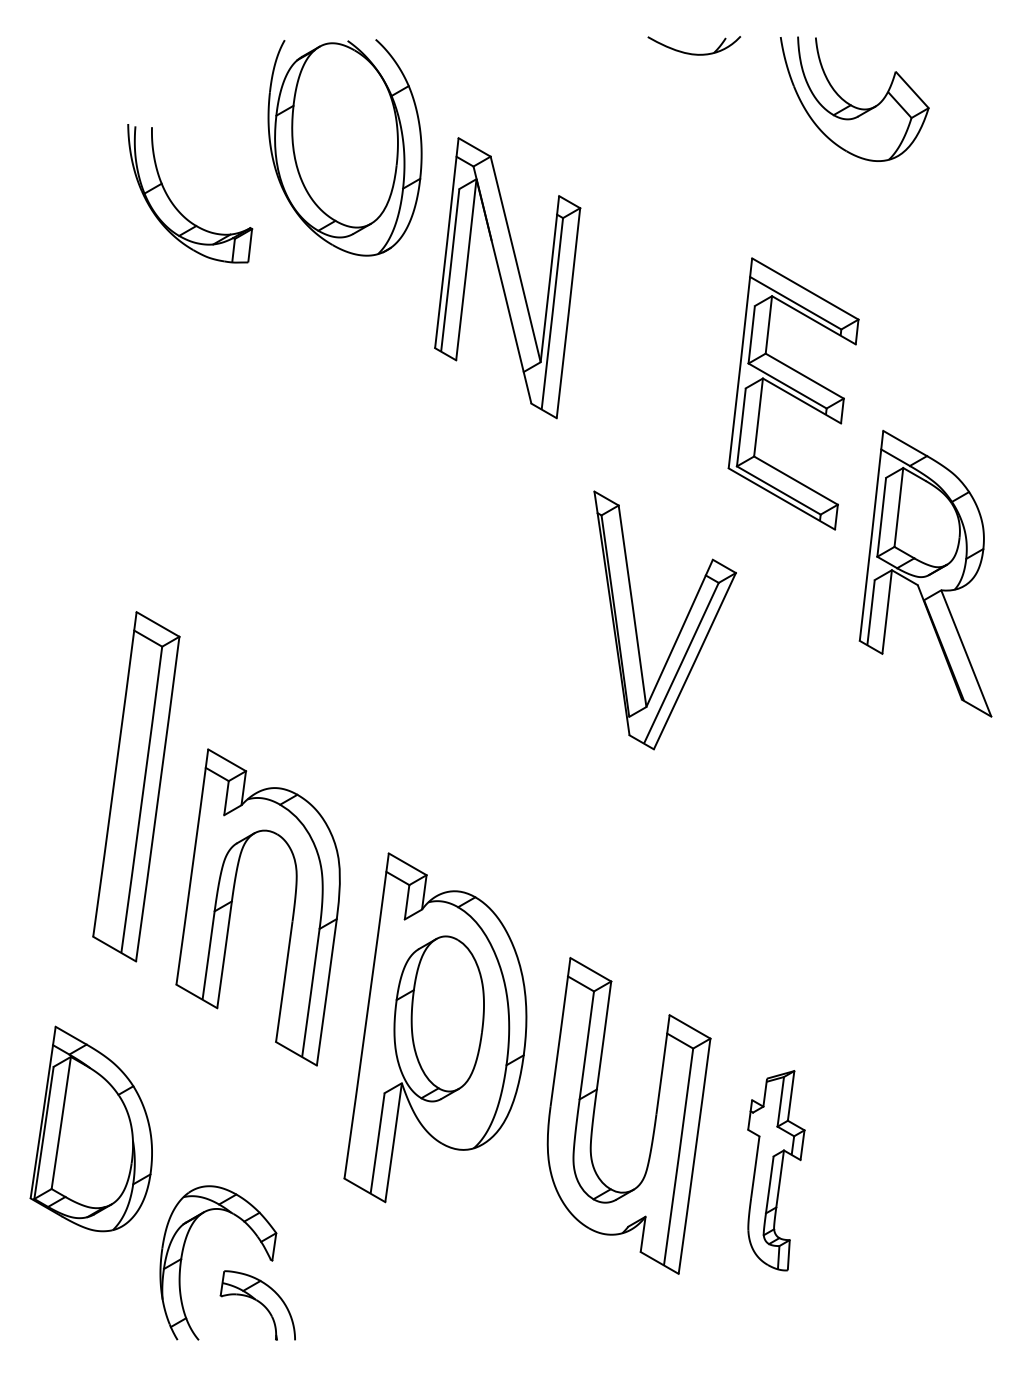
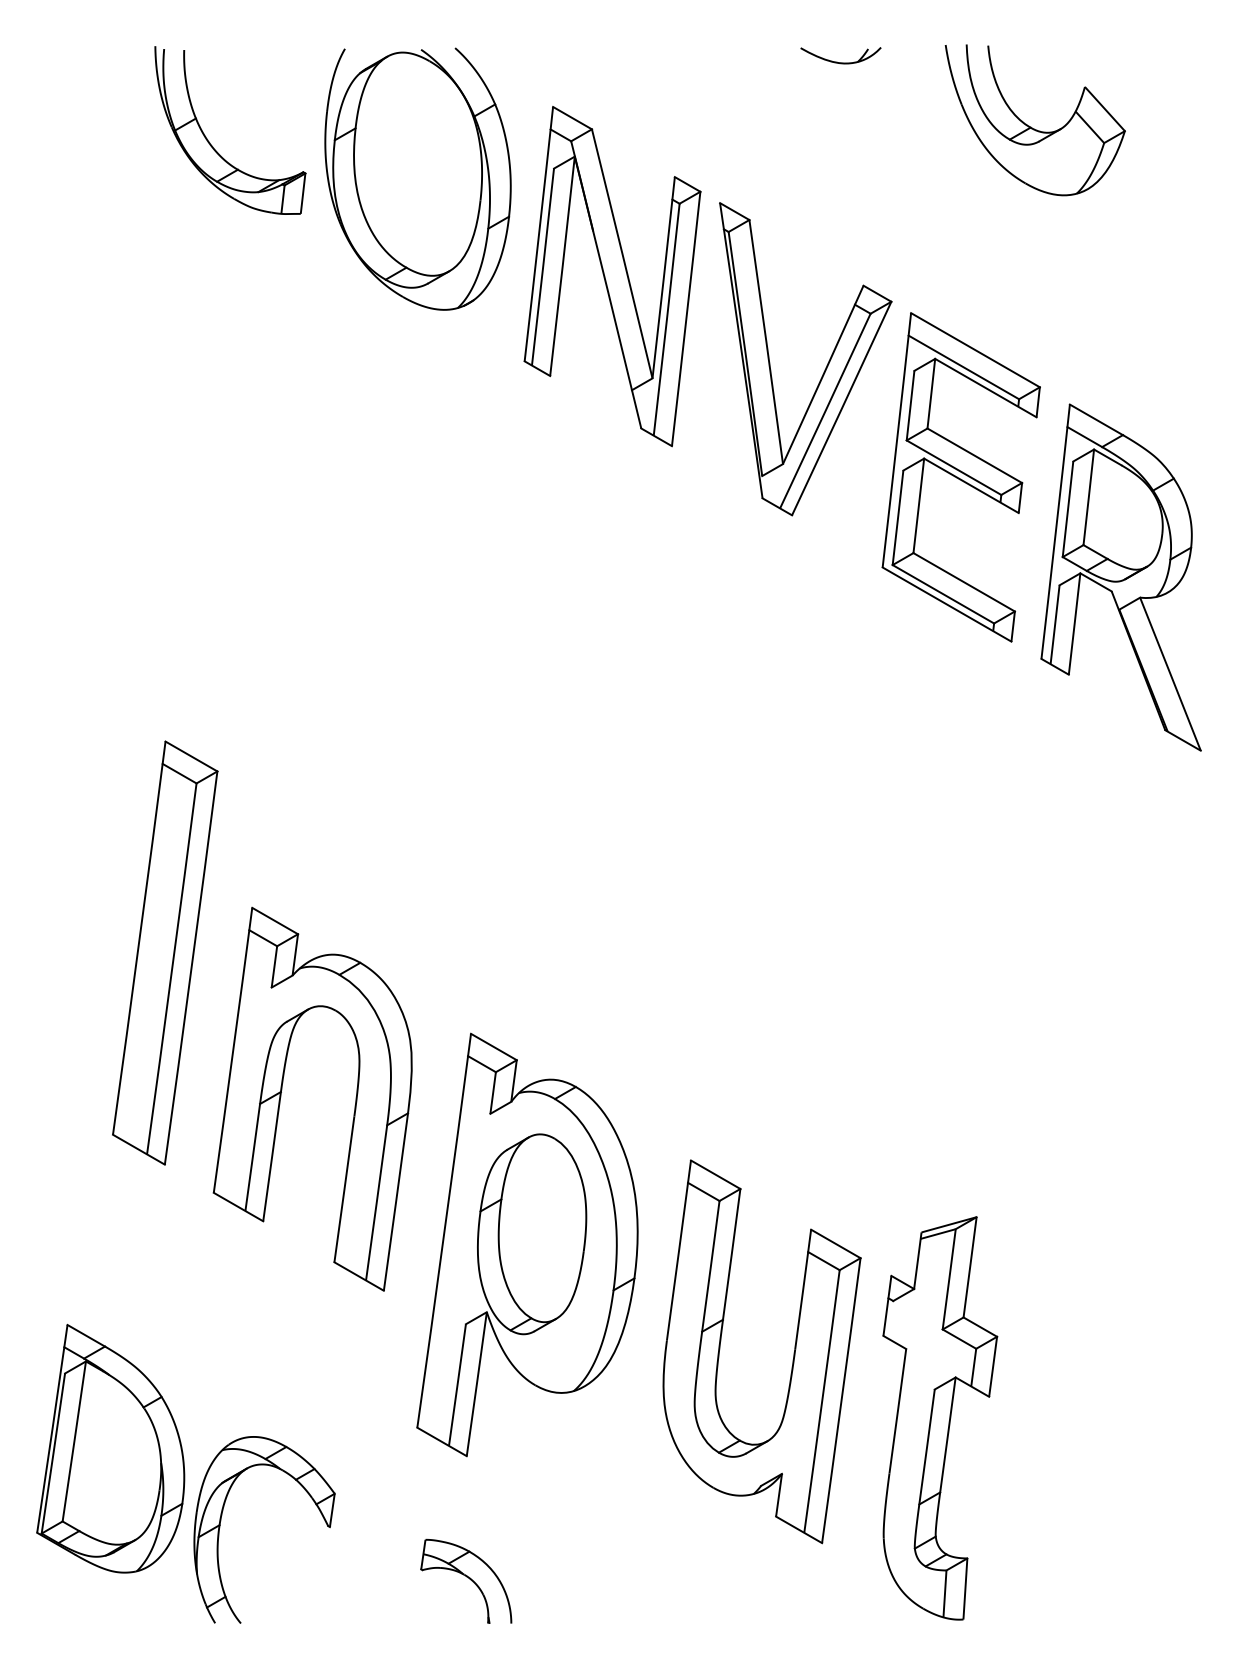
part: (693, 45) -> (840, 55), size x0.71
part: (175, 205) -> (212, 144), moved
part: (507, 278) -> (612, 276), moved
part: (925, 573) -> (1121, 577), moved
part: (681, 626) -> (825, 366), moved
part: (90, 1128) -> (109, 1448), moved
part: (776, 1170) -> (940, 1417), size x1.67
part: (257, 1305) -> (465, 1581), moved

